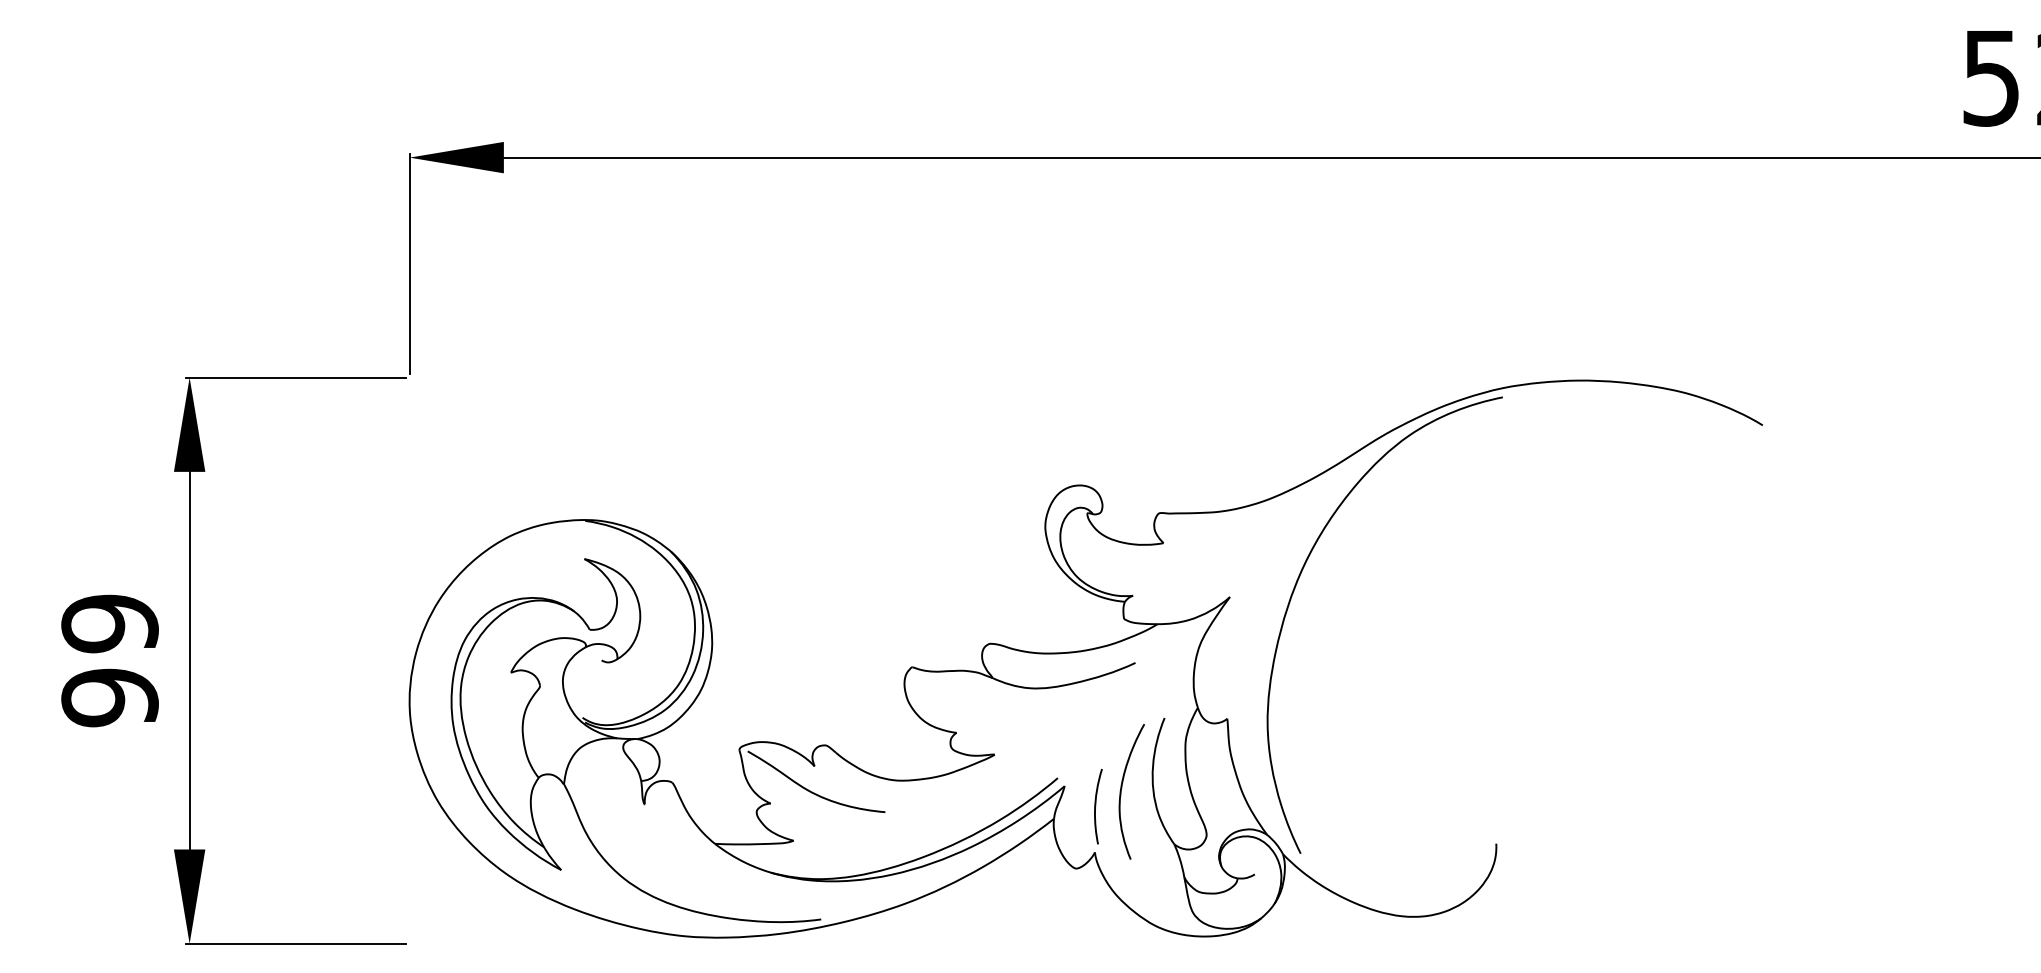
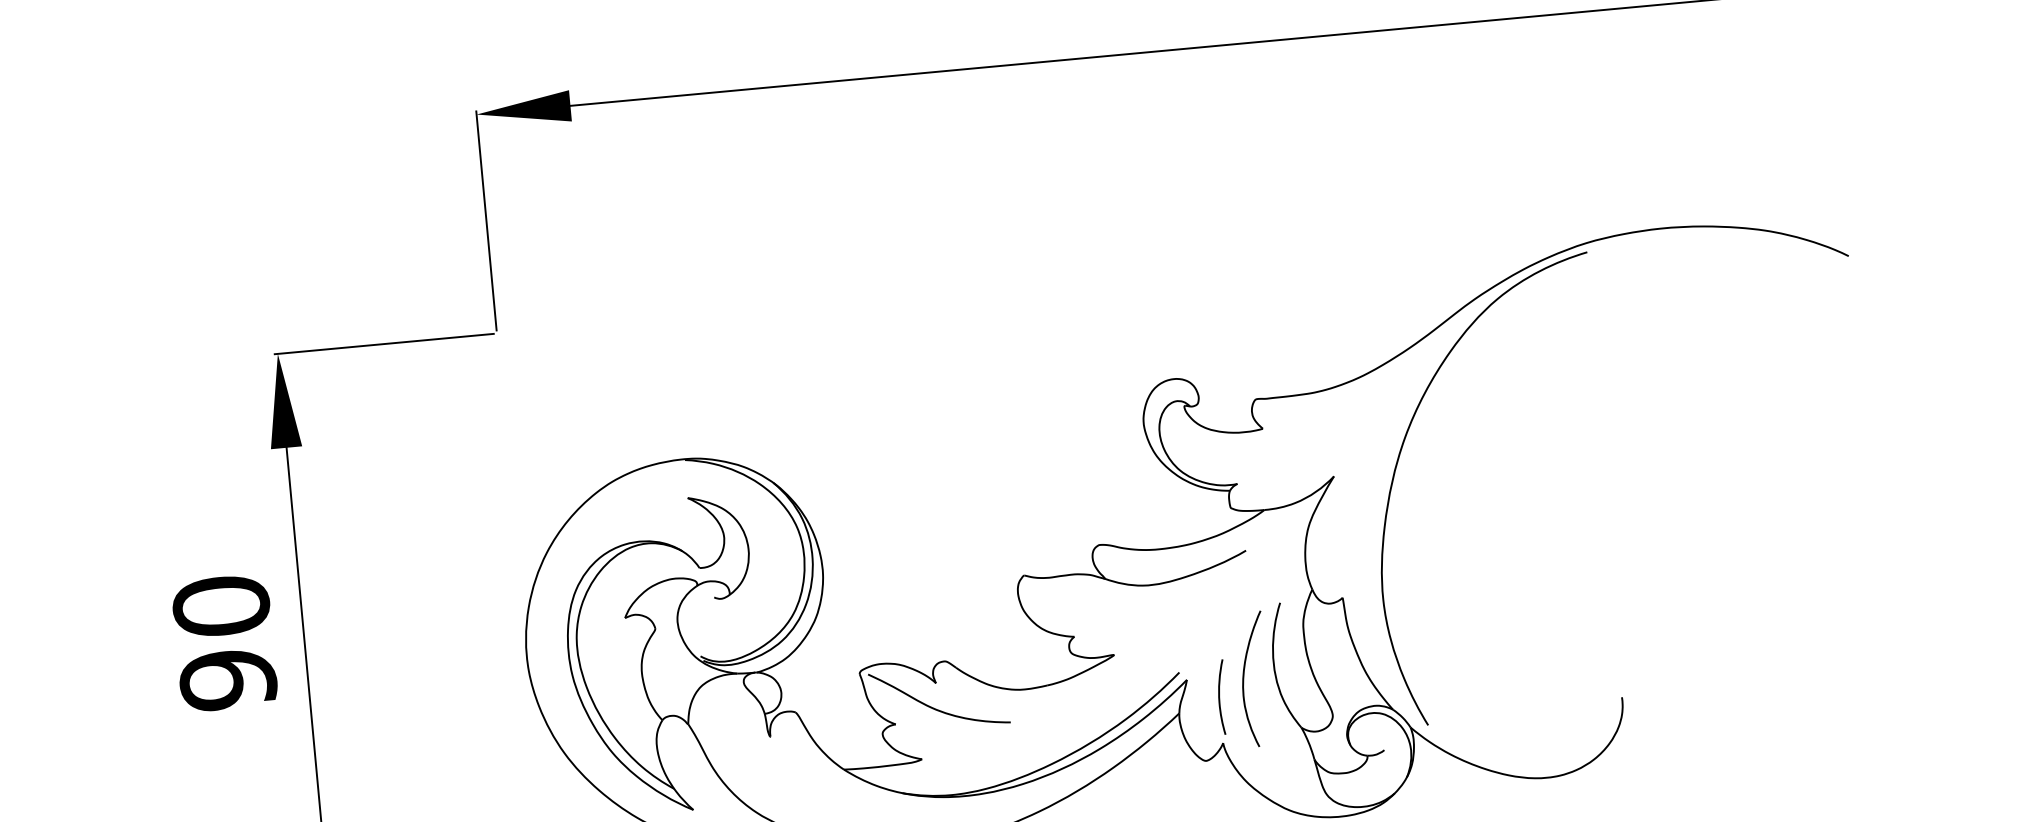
text: (109, 623) -> (220, 606), 99 -> 90

